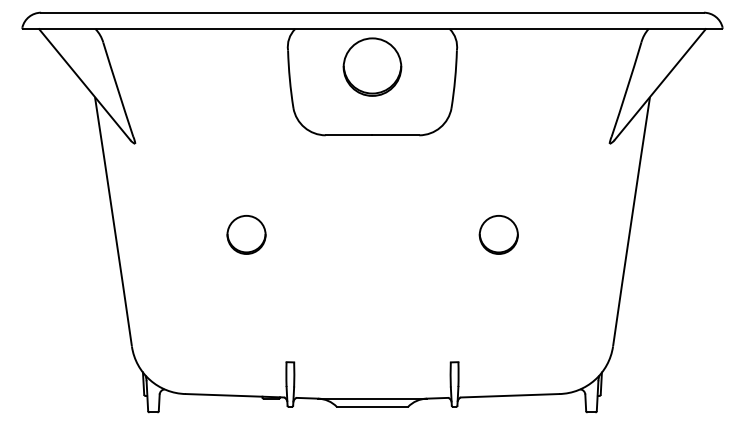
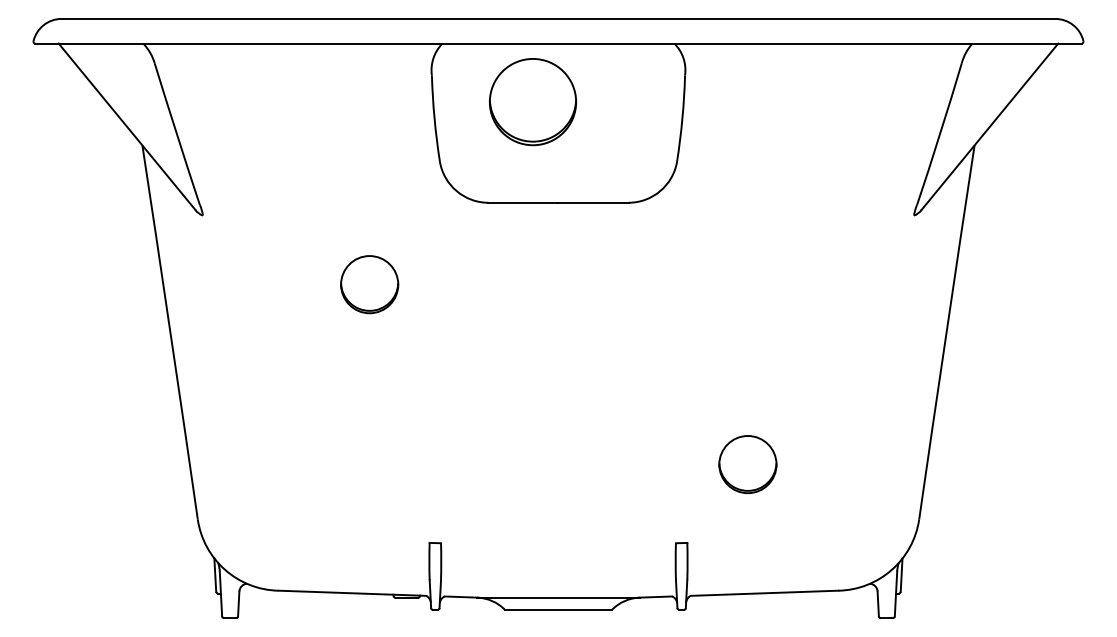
part: (372, 66) -> (533, 101), moved
circle: (246, 234) -> (369, 284), moved
circle: (498, 234) -> (747, 463), moved

